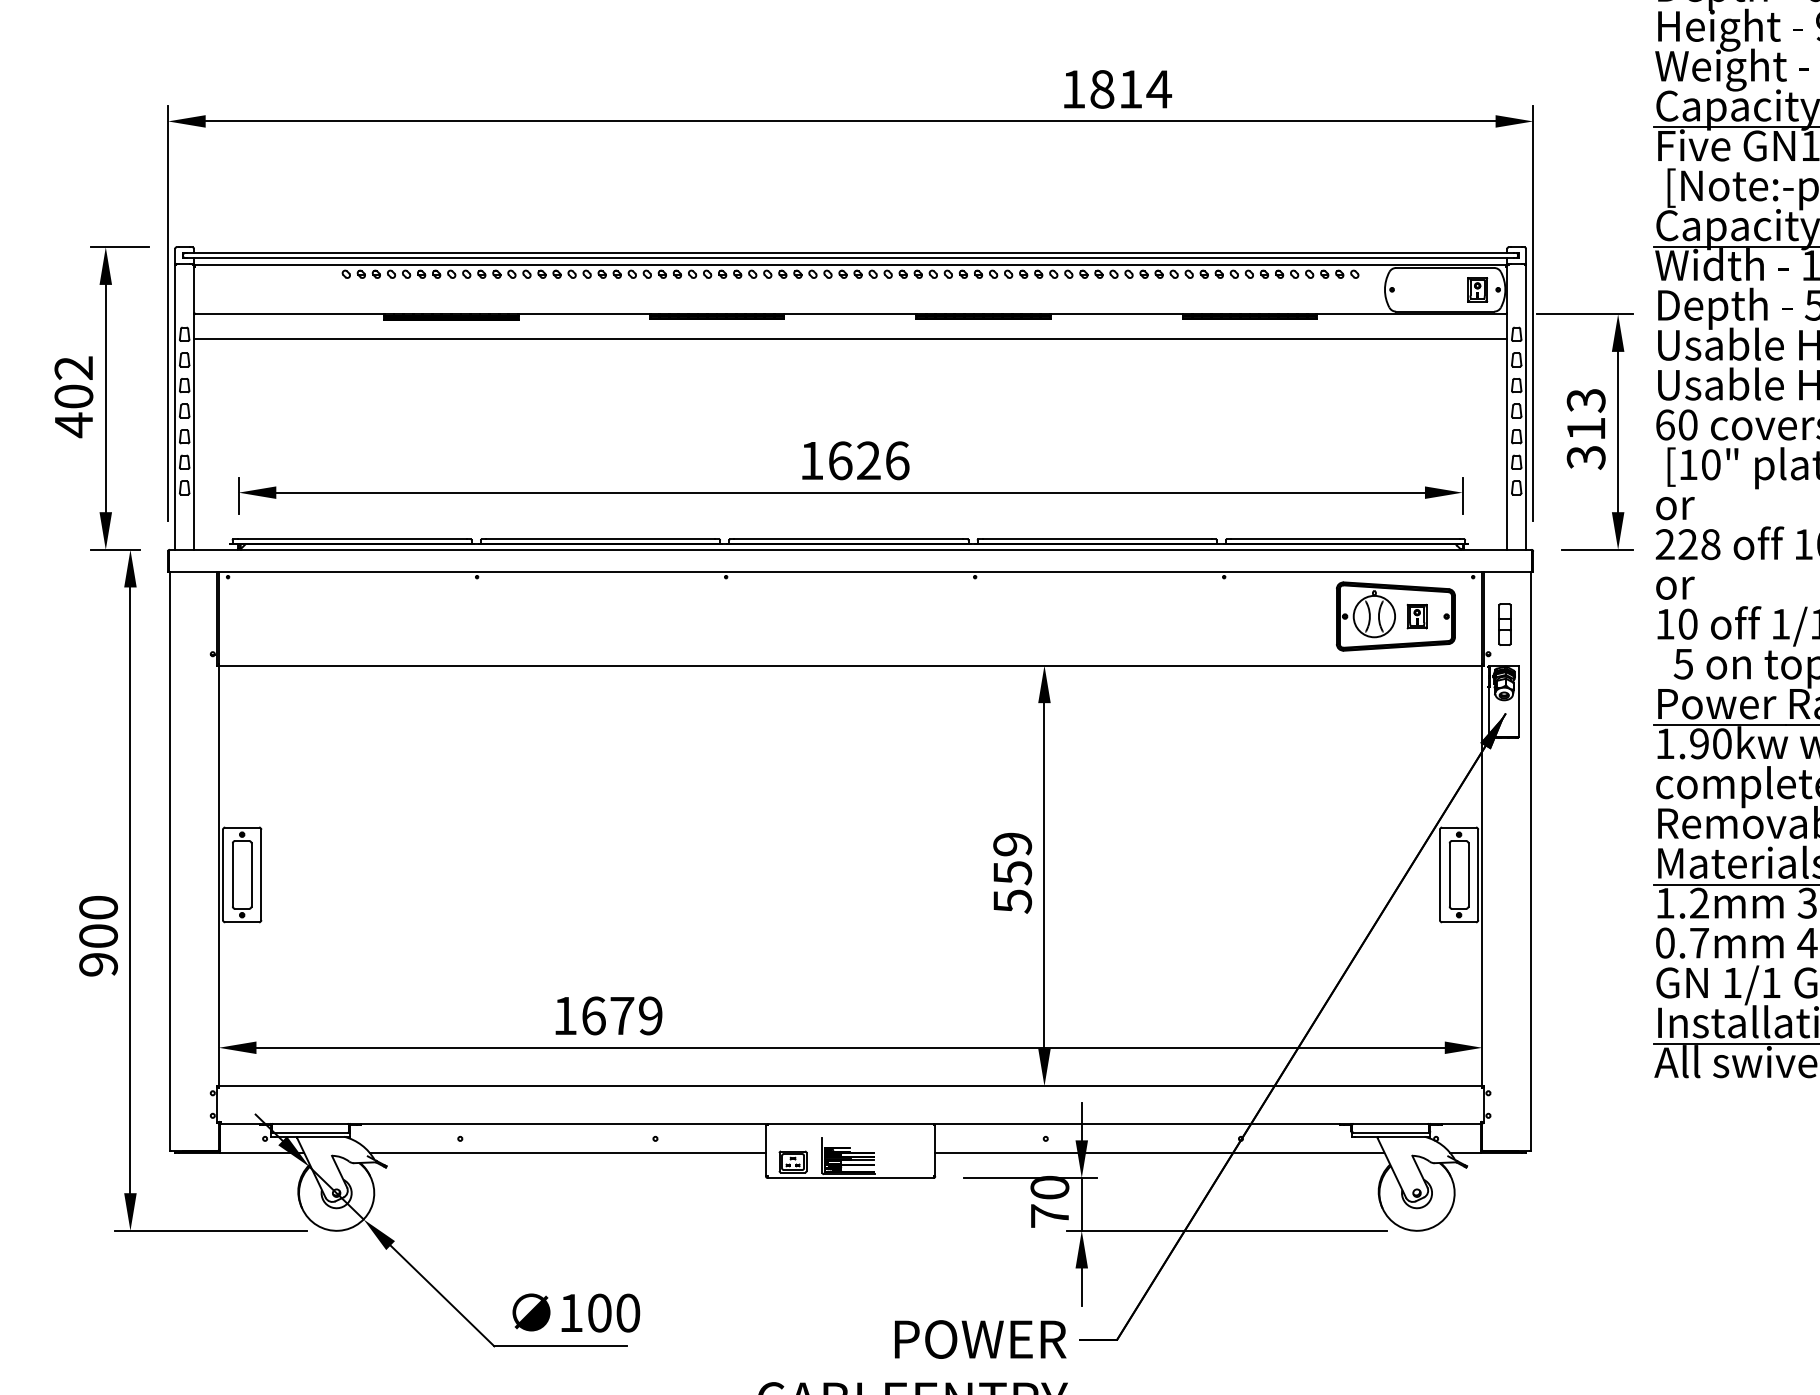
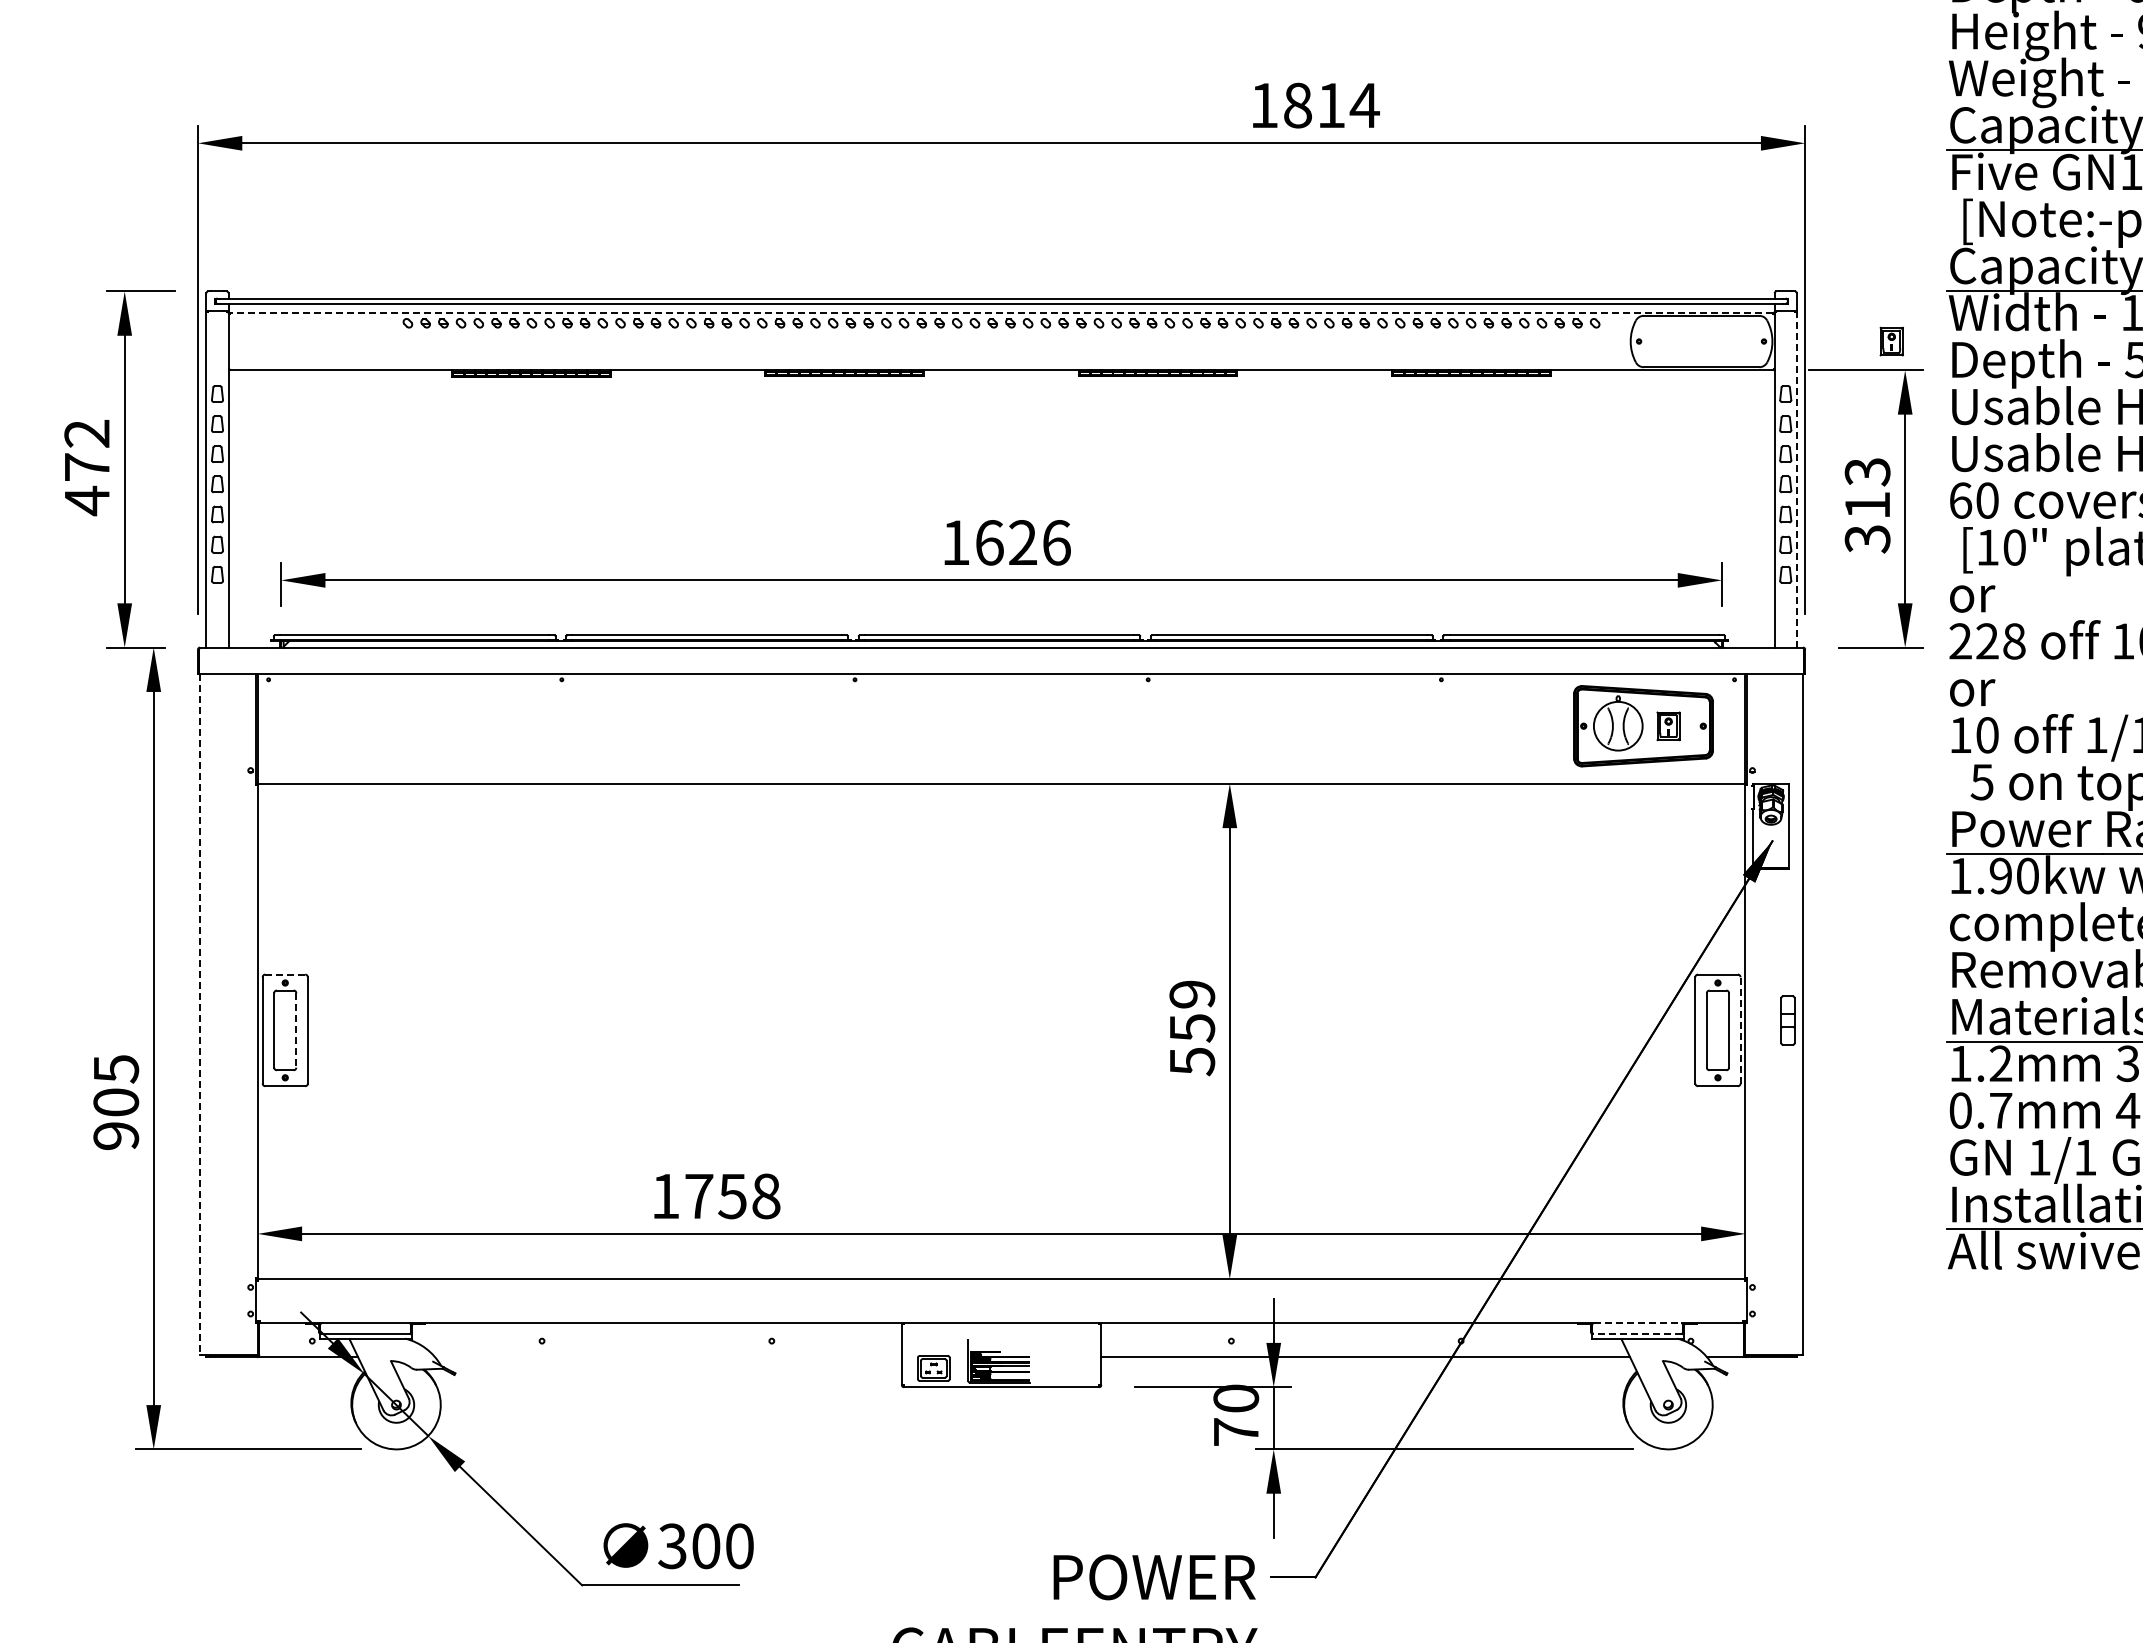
line: (850, 265) -> (1001, 312), solid -> dashed
part: (1477, 289) -> (1891, 341), moved
line: (850, 339) -> (1001, 399), removed
text: (74, 395) -> (87, 466), 402 -> 472
line: (1525, 407) -> (1796, 480), solid -> dashed
part: (1504, 624) -> (1787, 1020), moved
line: (242, 827) -> (285, 974), solid -> dashed
line: (170, 861) -> (200, 1014), solid -> dashed
line: (1478, 874) -> (1740, 1029), solid -> dashed
line: (251, 875) -> (296, 1030), solid -> dashed
text: (98, 908) -> (116, 1069), 900 -> 905
text: (622, 1016) -> (732, 1196), 1679 -> 1758
line: (1390, 1123) -> (1637, 1323), solid -> dashed
line: (1390, 1133) -> (1637, 1334), solid -> dashed
line: (567, 1152) -> (668, 1357), removed
text: (571, 1313) -> (672, 1546), 100 -> 300

